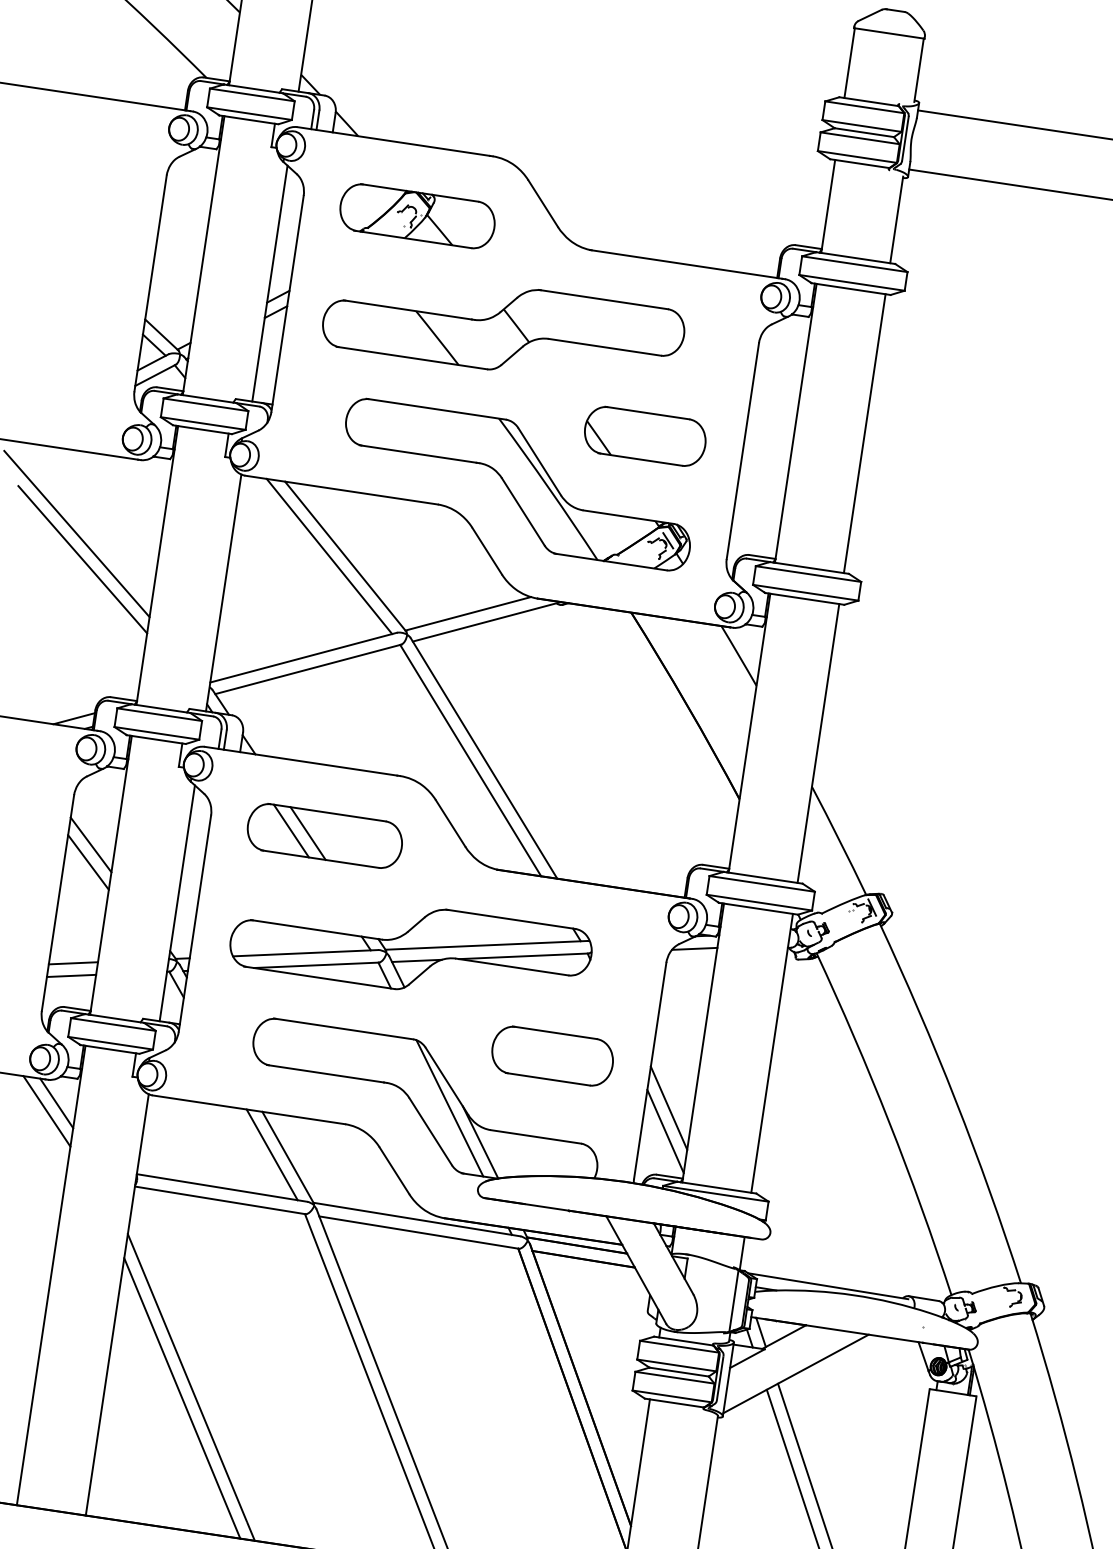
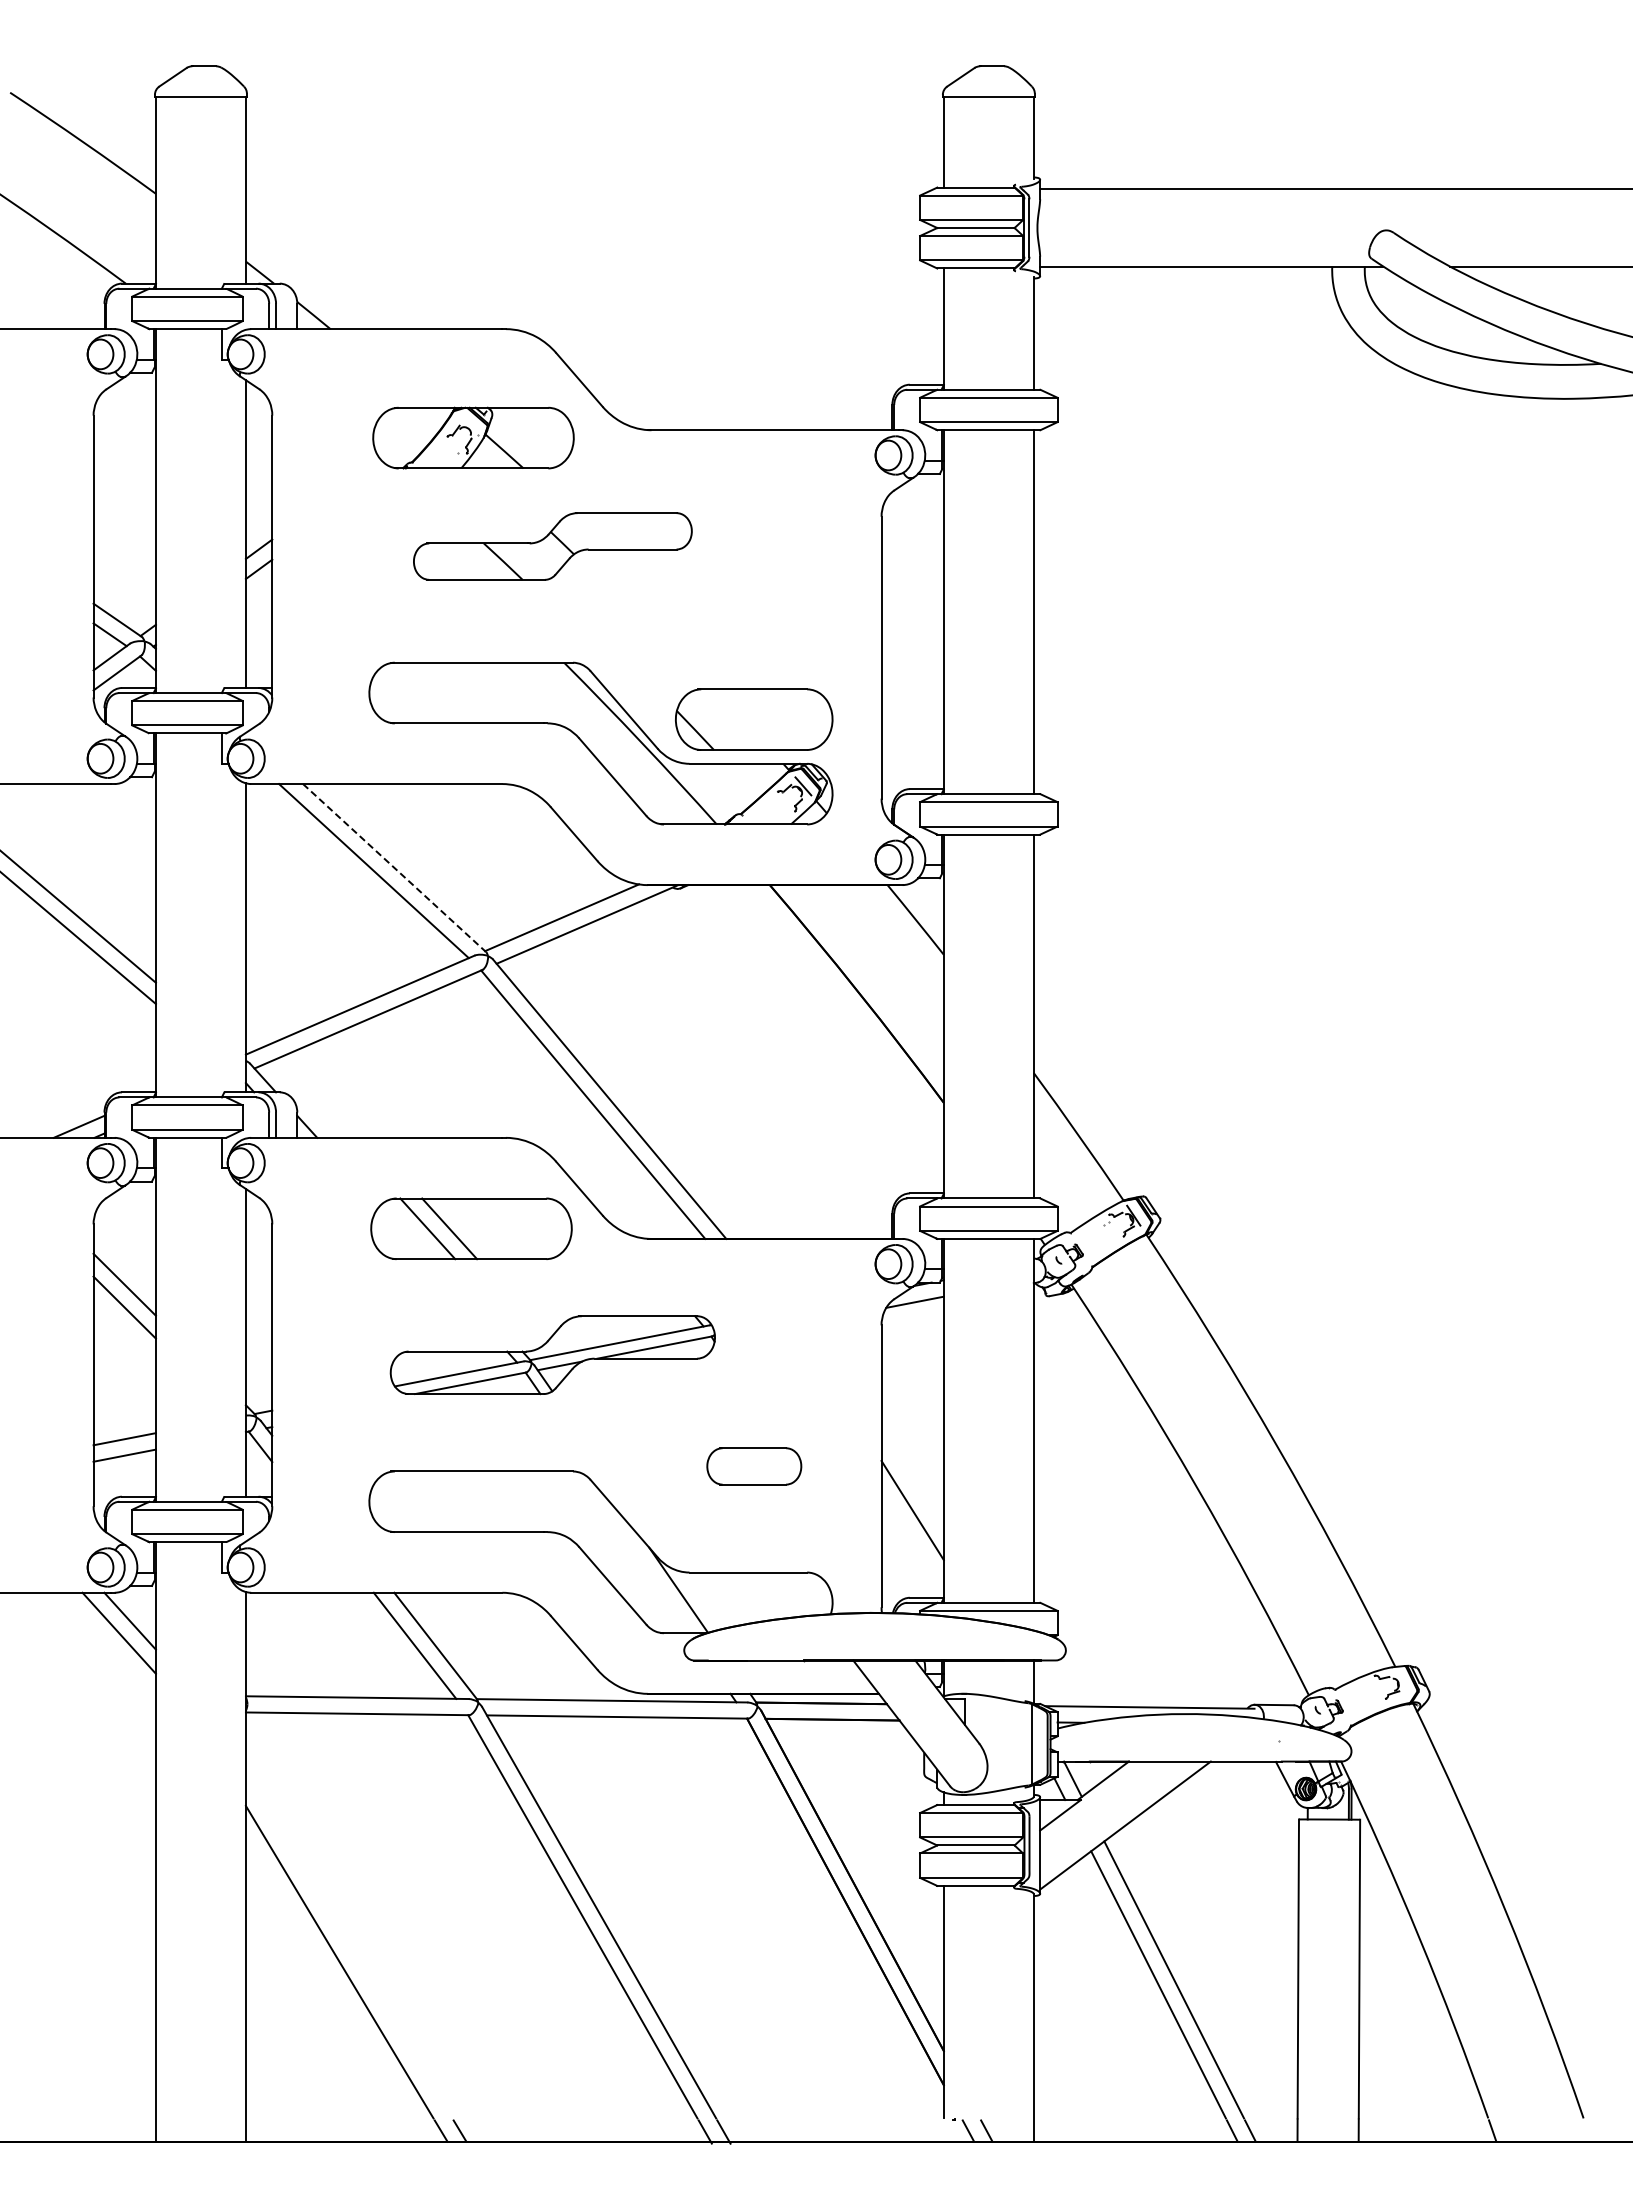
part: (417, 215) -> (473, 437), moved
part: (503, 328) -> (552, 546), size x0.6
part: (645, 436) -> (754, 719), moved
line: (346, 556) -> (395, 868), solid -> dashed
part: (324, 835) -> (471, 1228), moved
part: (410, 947) -> (552, 1354), size x0.7
part: (552, 1056) -> (754, 1466), size x0.6
line: (449, 1108) -> (632, 1552), removed
line: (665, 1131) -> (912, 1540), removed
line: (186, 1377) -> (348, 1946), removed

